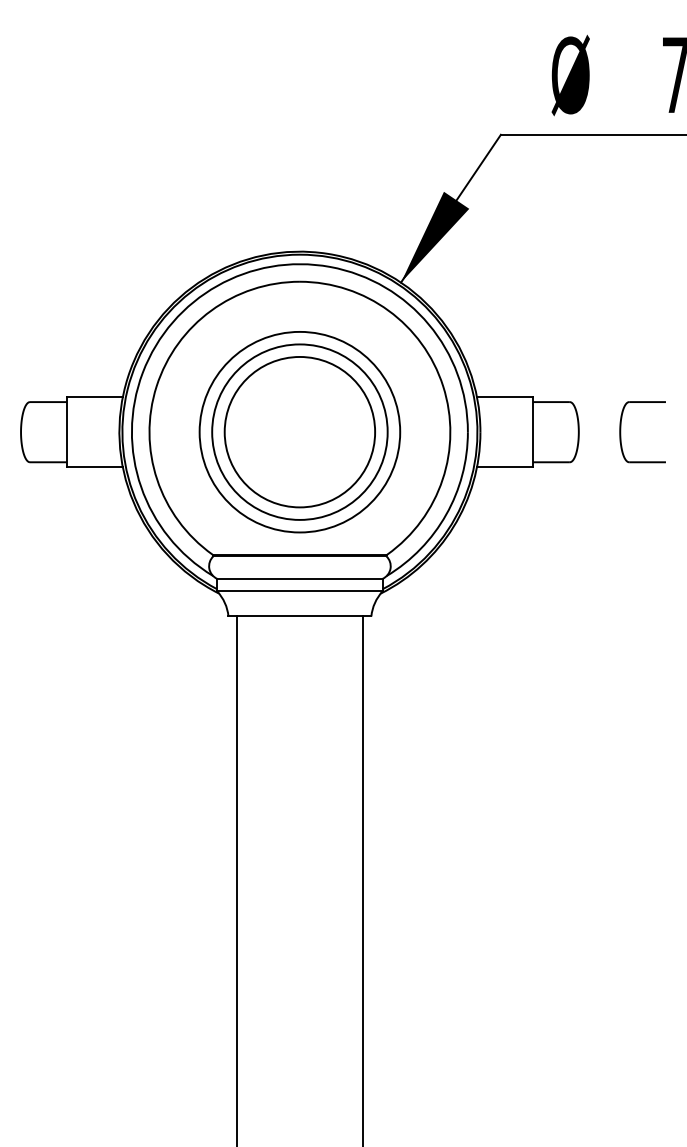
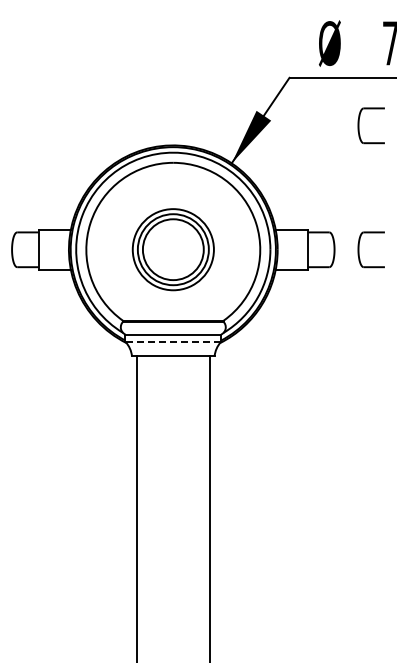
part: (621, 217) -> (359, 125), added
part: (300, 431) -> (173, 249), size x0.7
line: (300, 590) -> (173, 341), solid -> dashed

